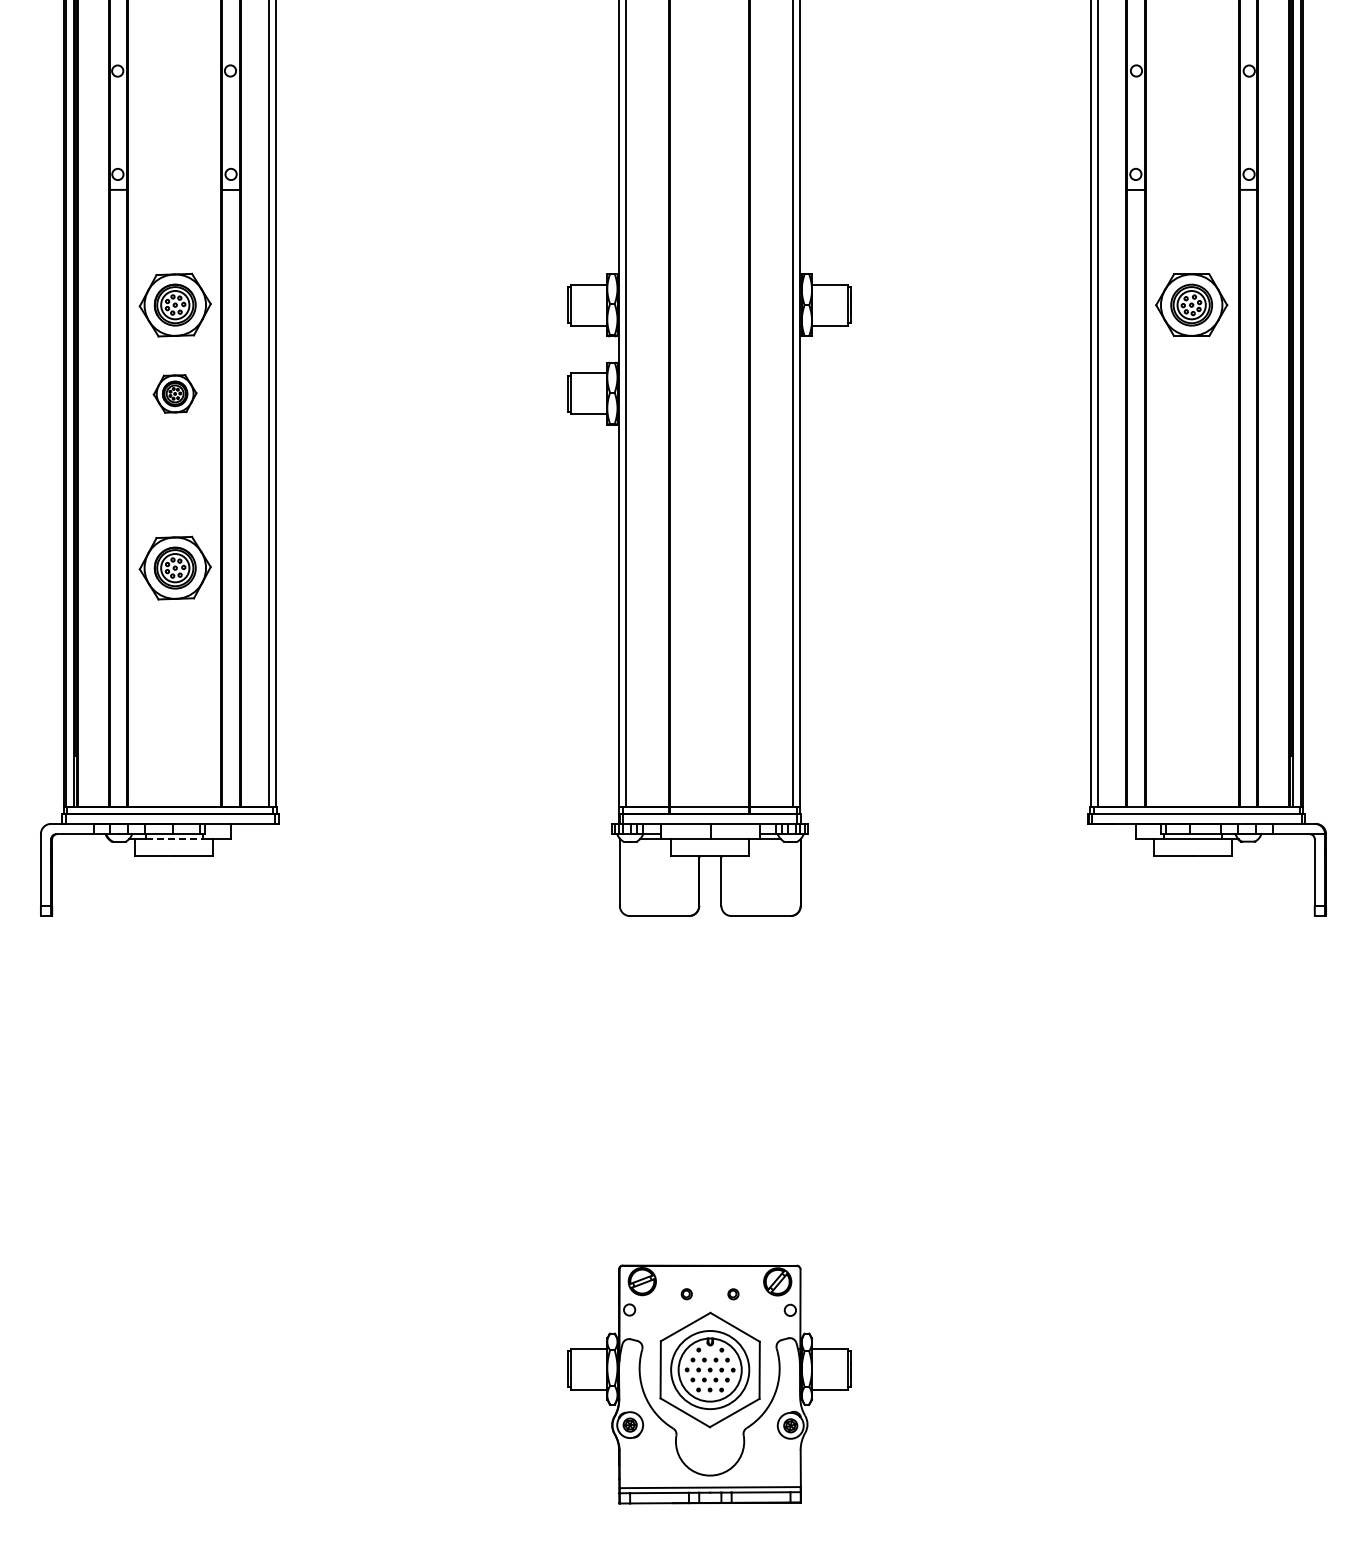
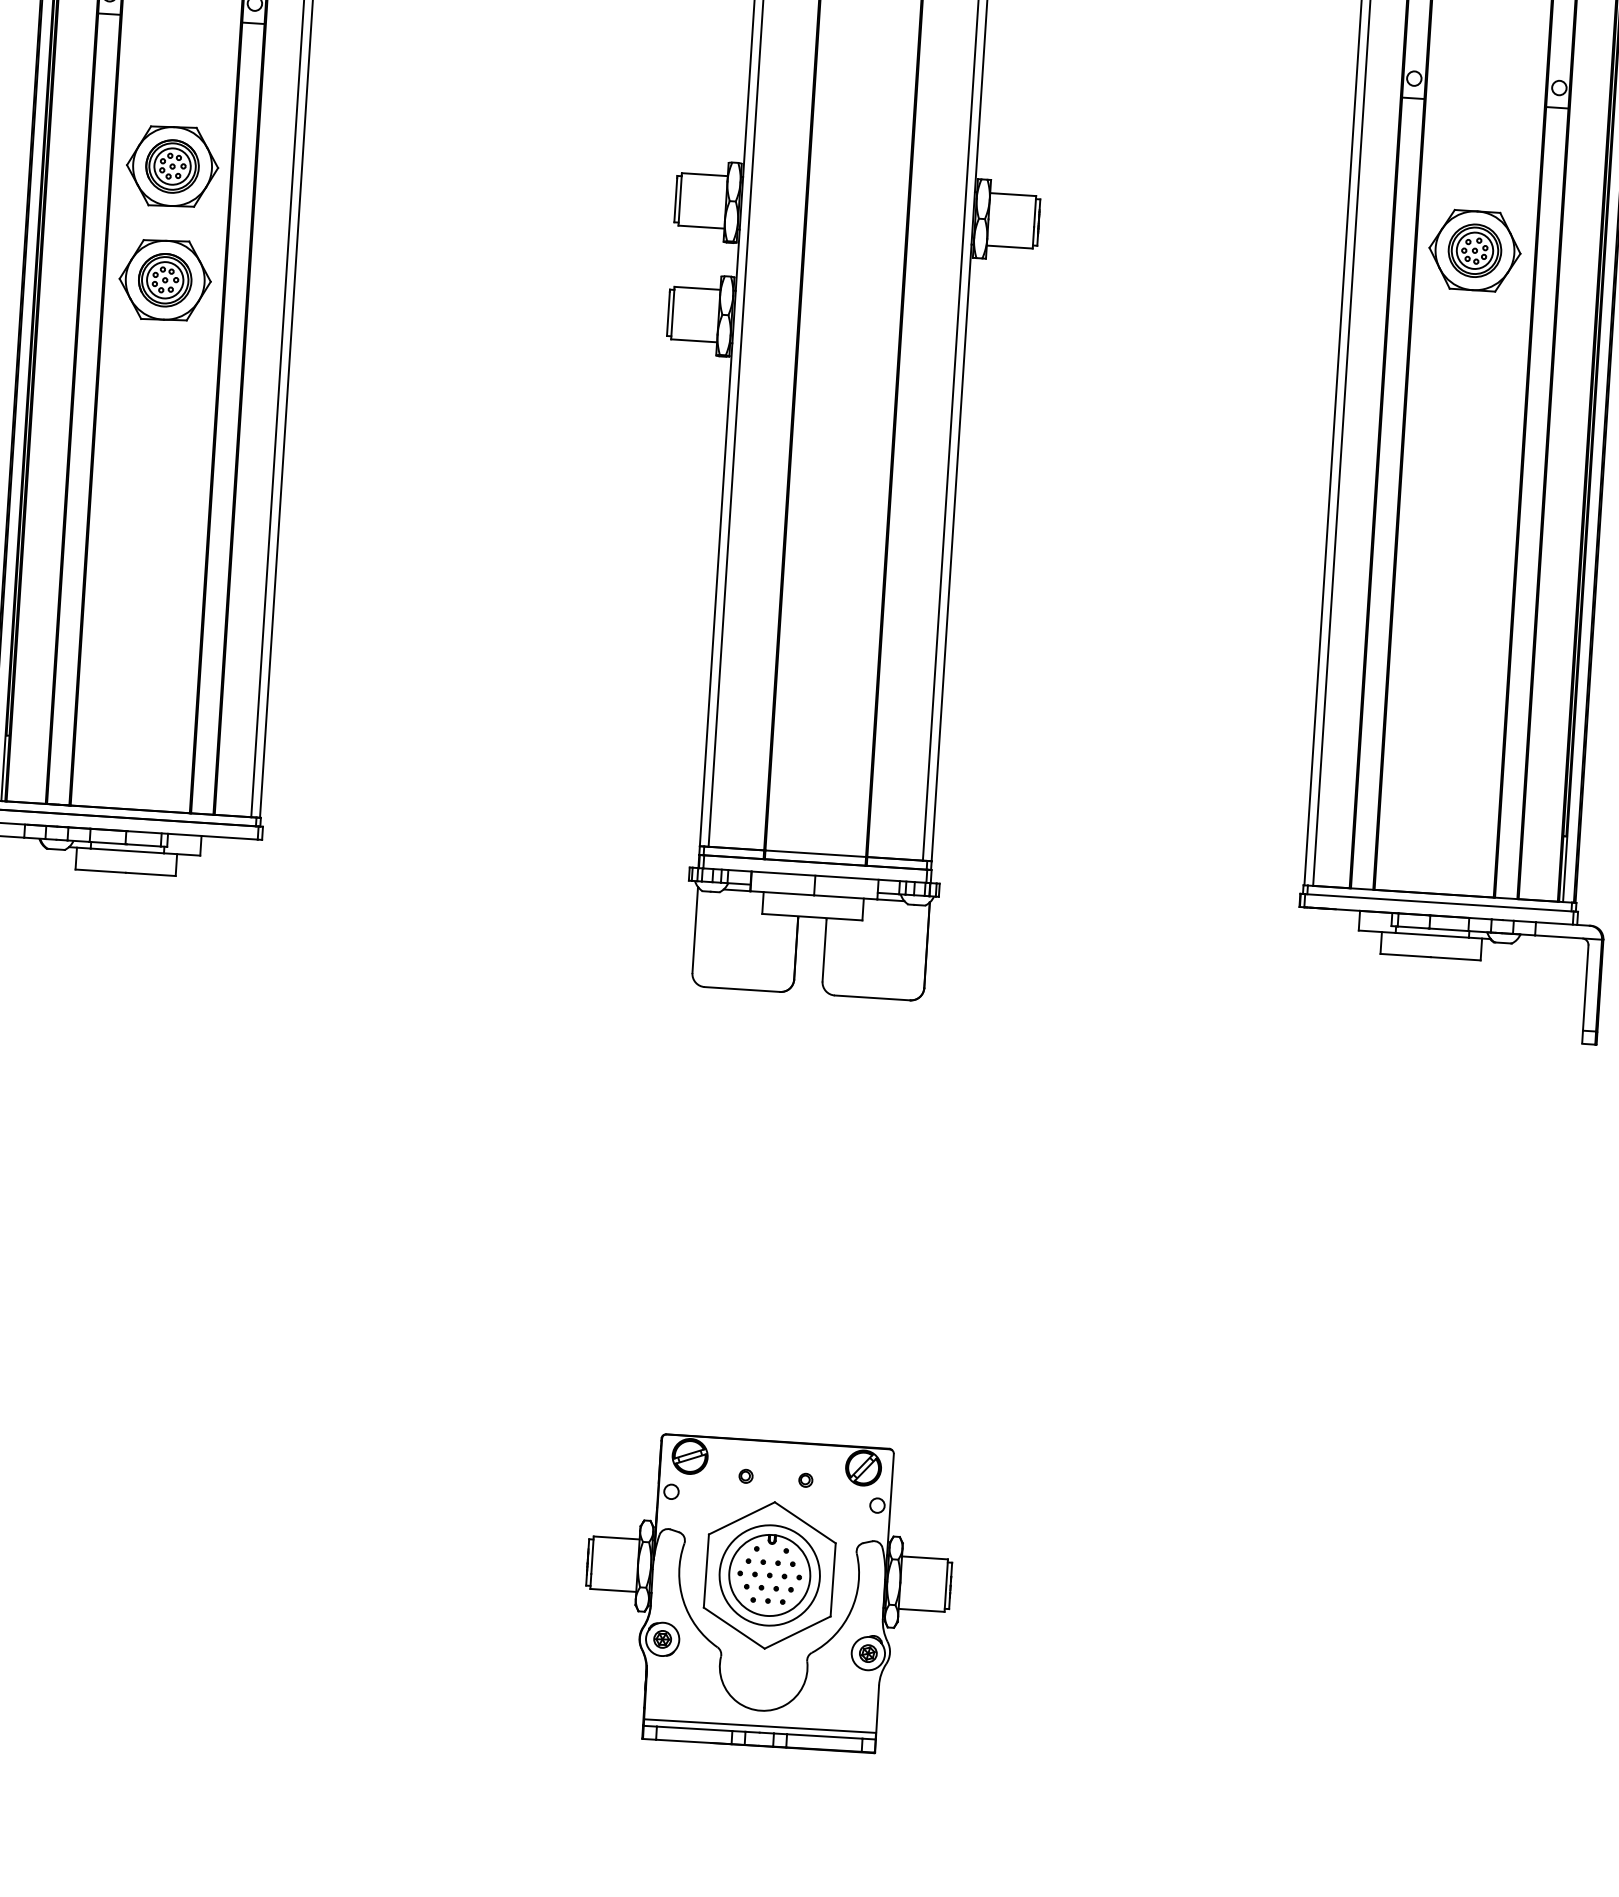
part: (174, 393) -> (164, 279), size x1.67
part: (174, 567) -> (149, 502), removed
line: (174, 839) -> (127, 851), dashed -> solid

